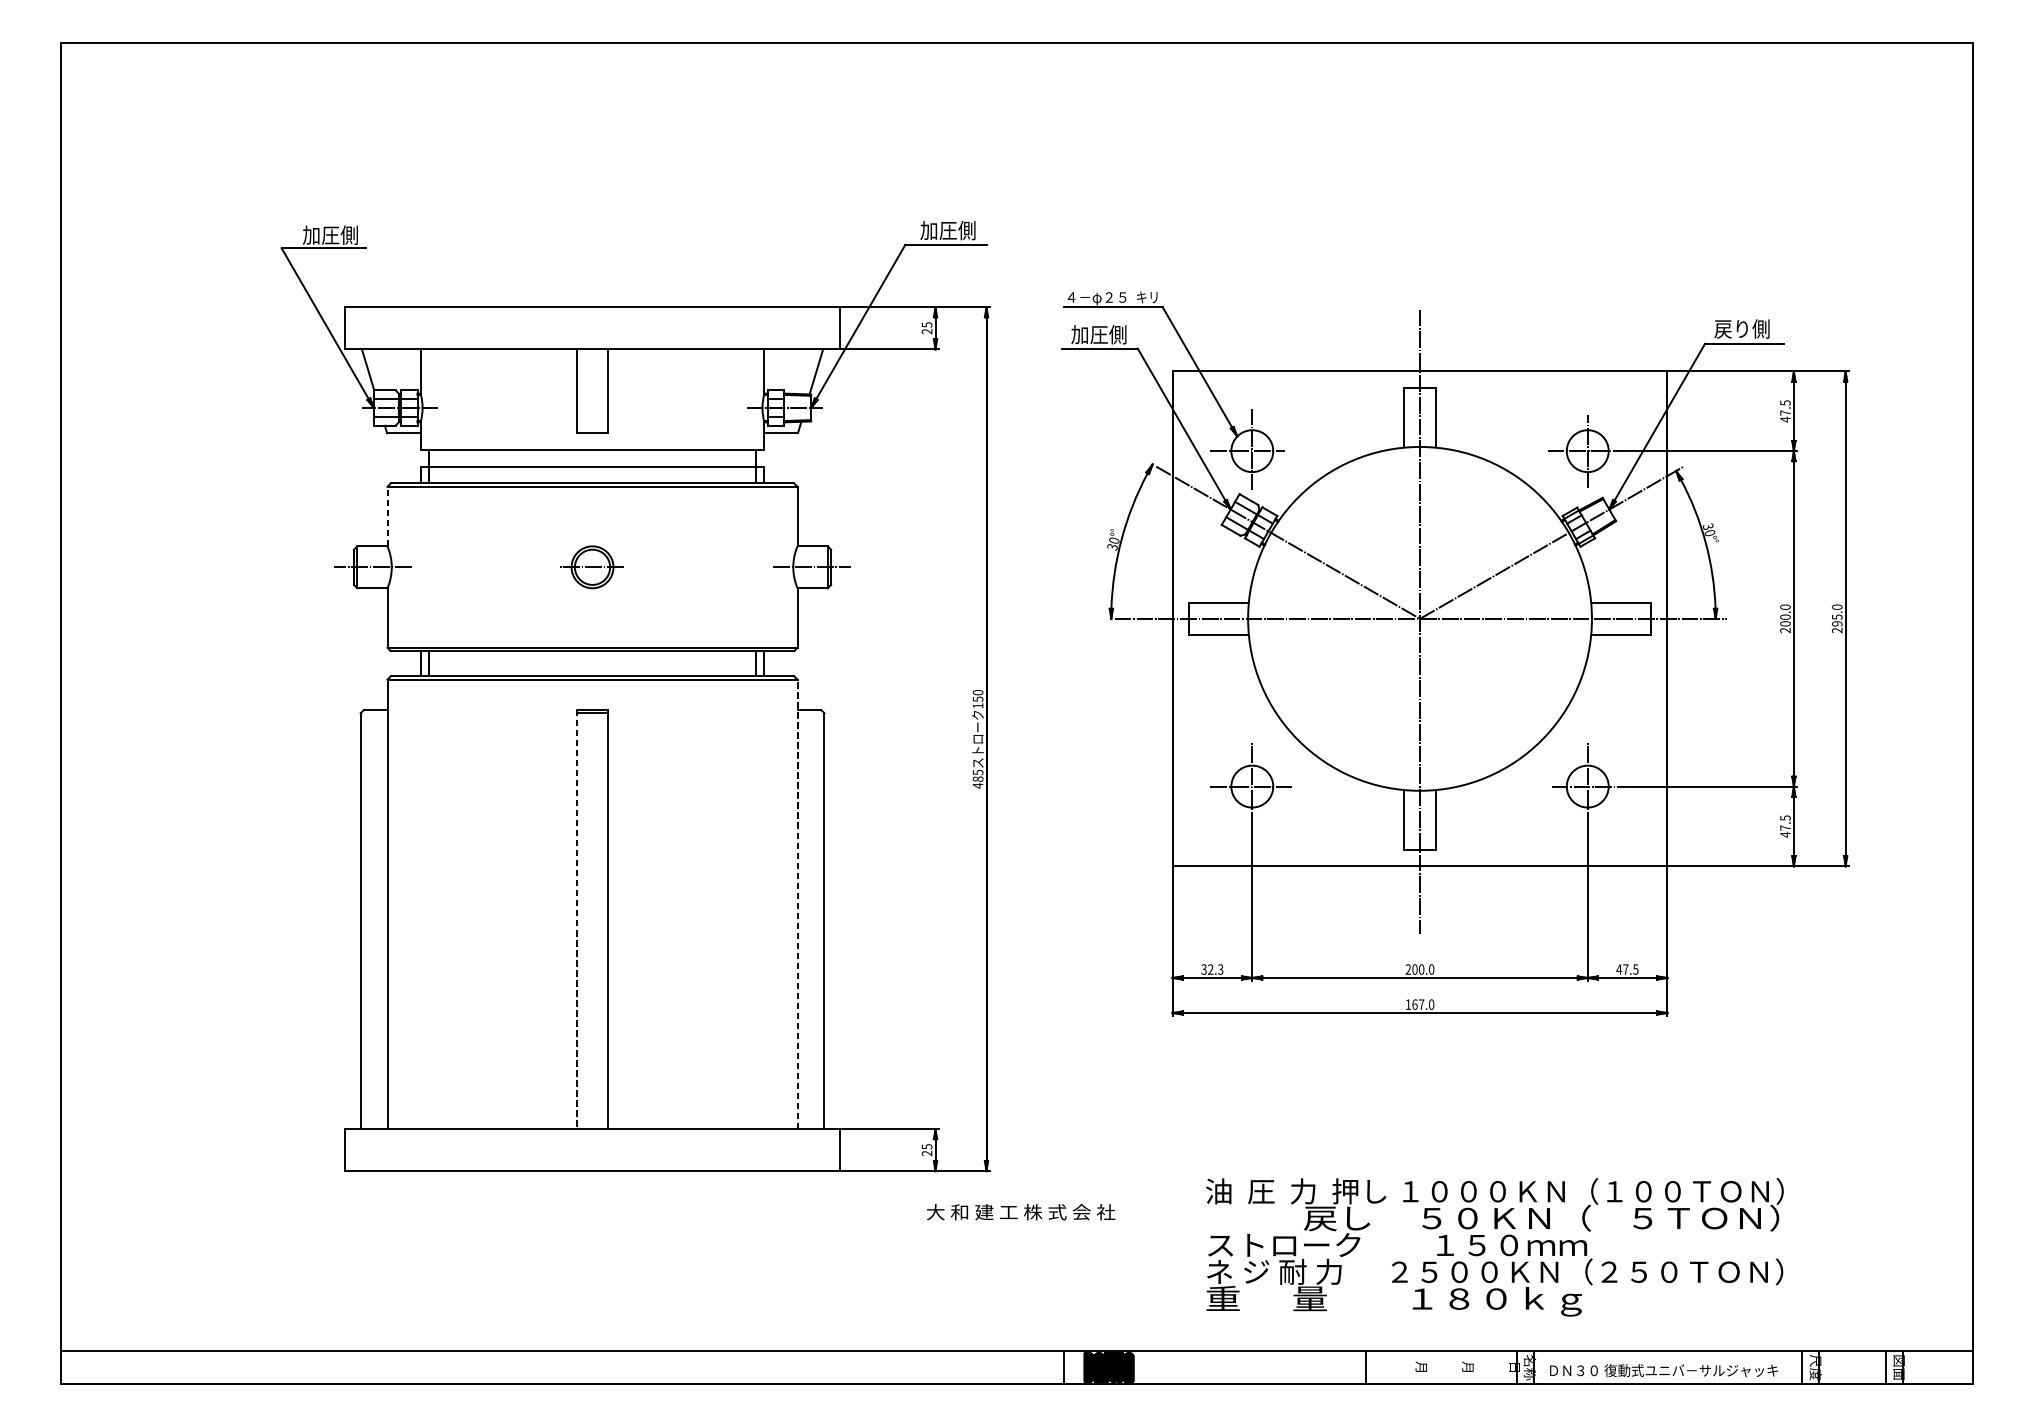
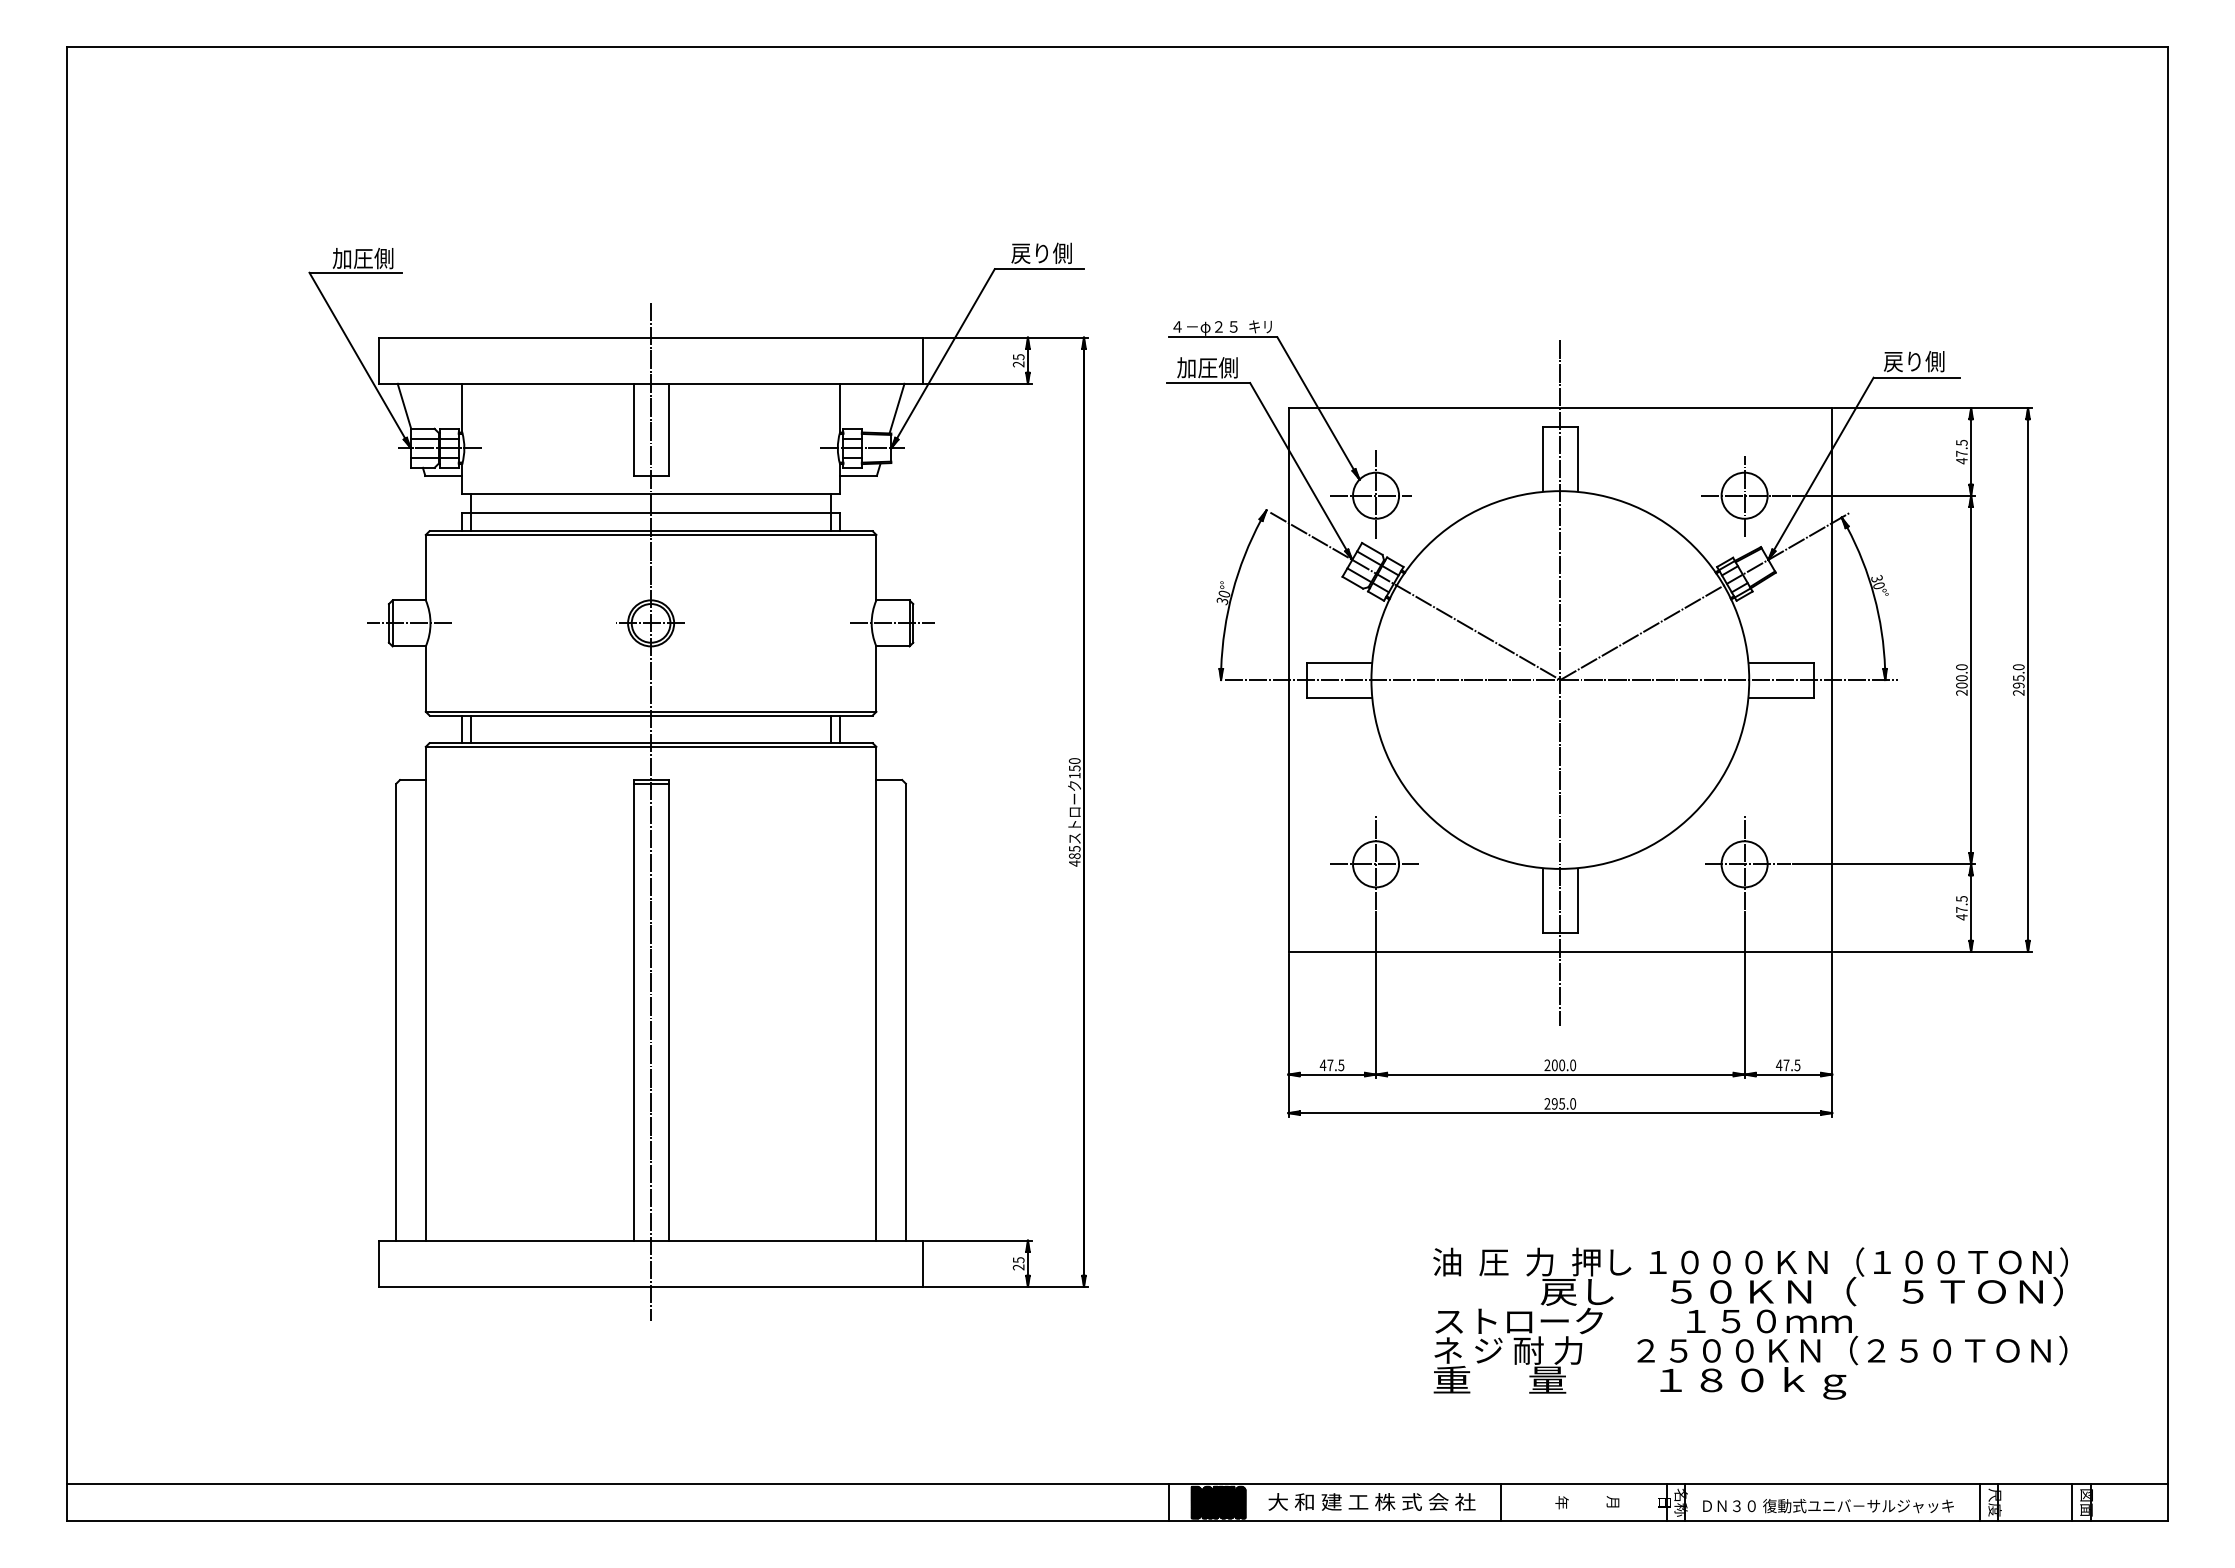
text: (938, 229) -> (1031, 252), 加圧側 -> 戻り側
line: (387, 516) -> (425, 567), dashed -> solid
line: (592, 738) -> (651, 811), added
line: (797, 904) -> (876, 993), dashed -> solid
line: (576, 919) -> (633, 1010), dashed -> solid
text: (1211, 969) -> (1331, 1065), 32.3 -> 47.5
text: (1414, 1004) -> (1554, 1103), 167.0 -> 295.0
text: (1020, 1211) -> (1371, 1501), moved
text: (1494, 1247) -> (1750, 1323), moved
text: (1421, 1367) -> (1561, 1502), 月 -> 年

